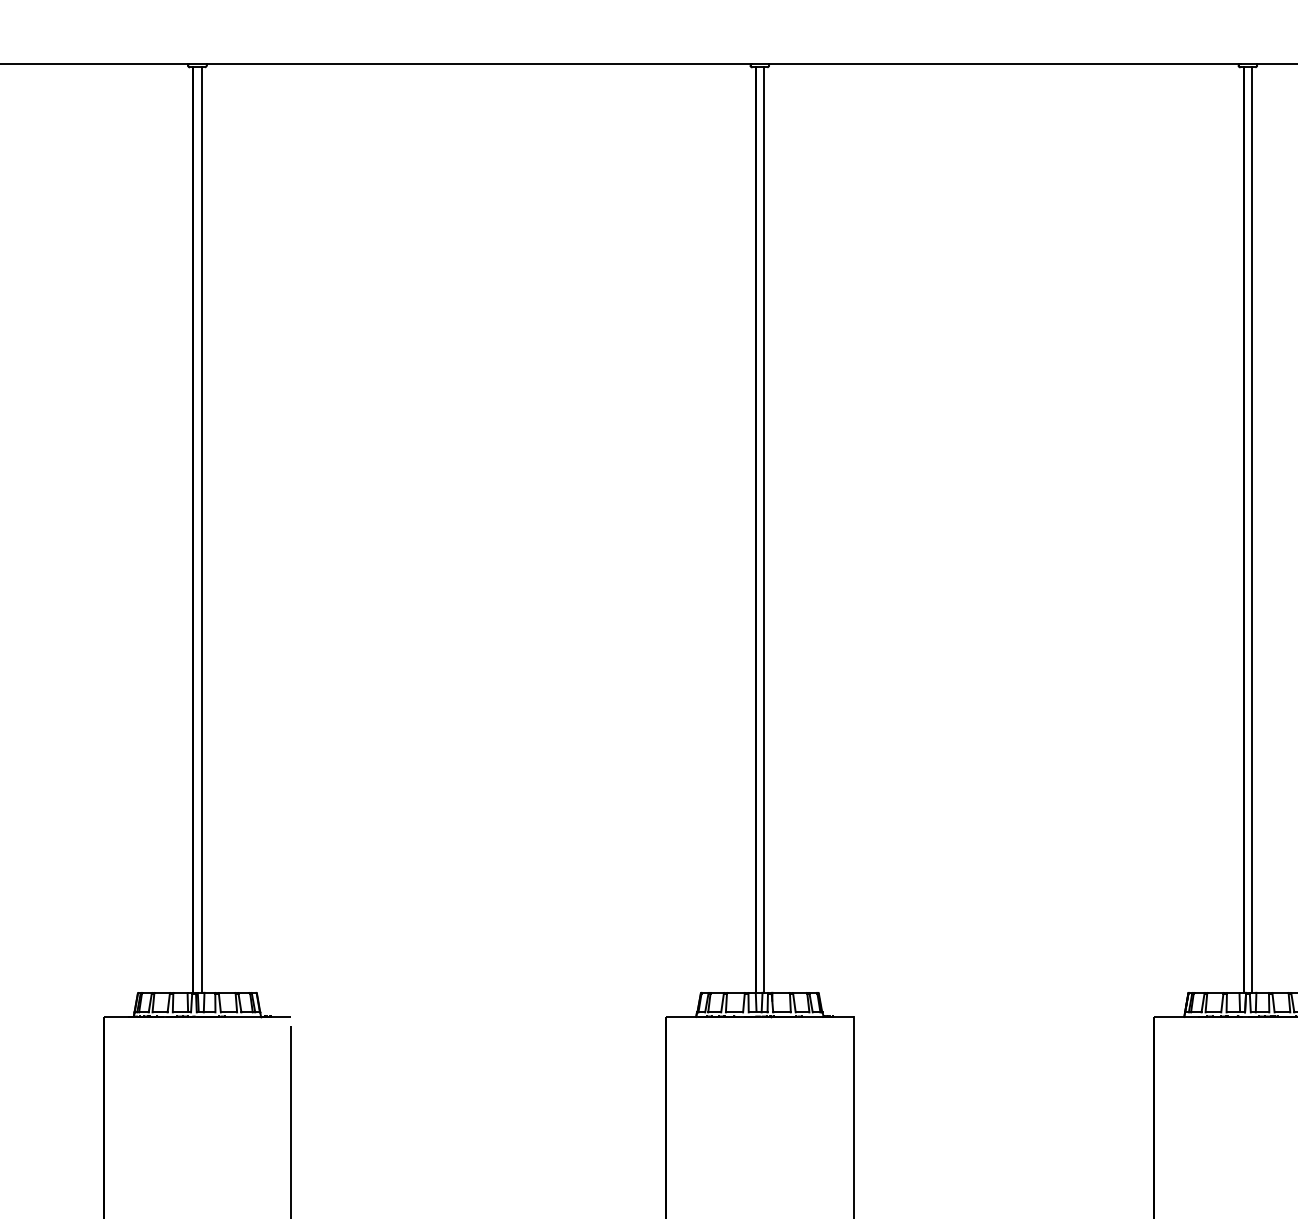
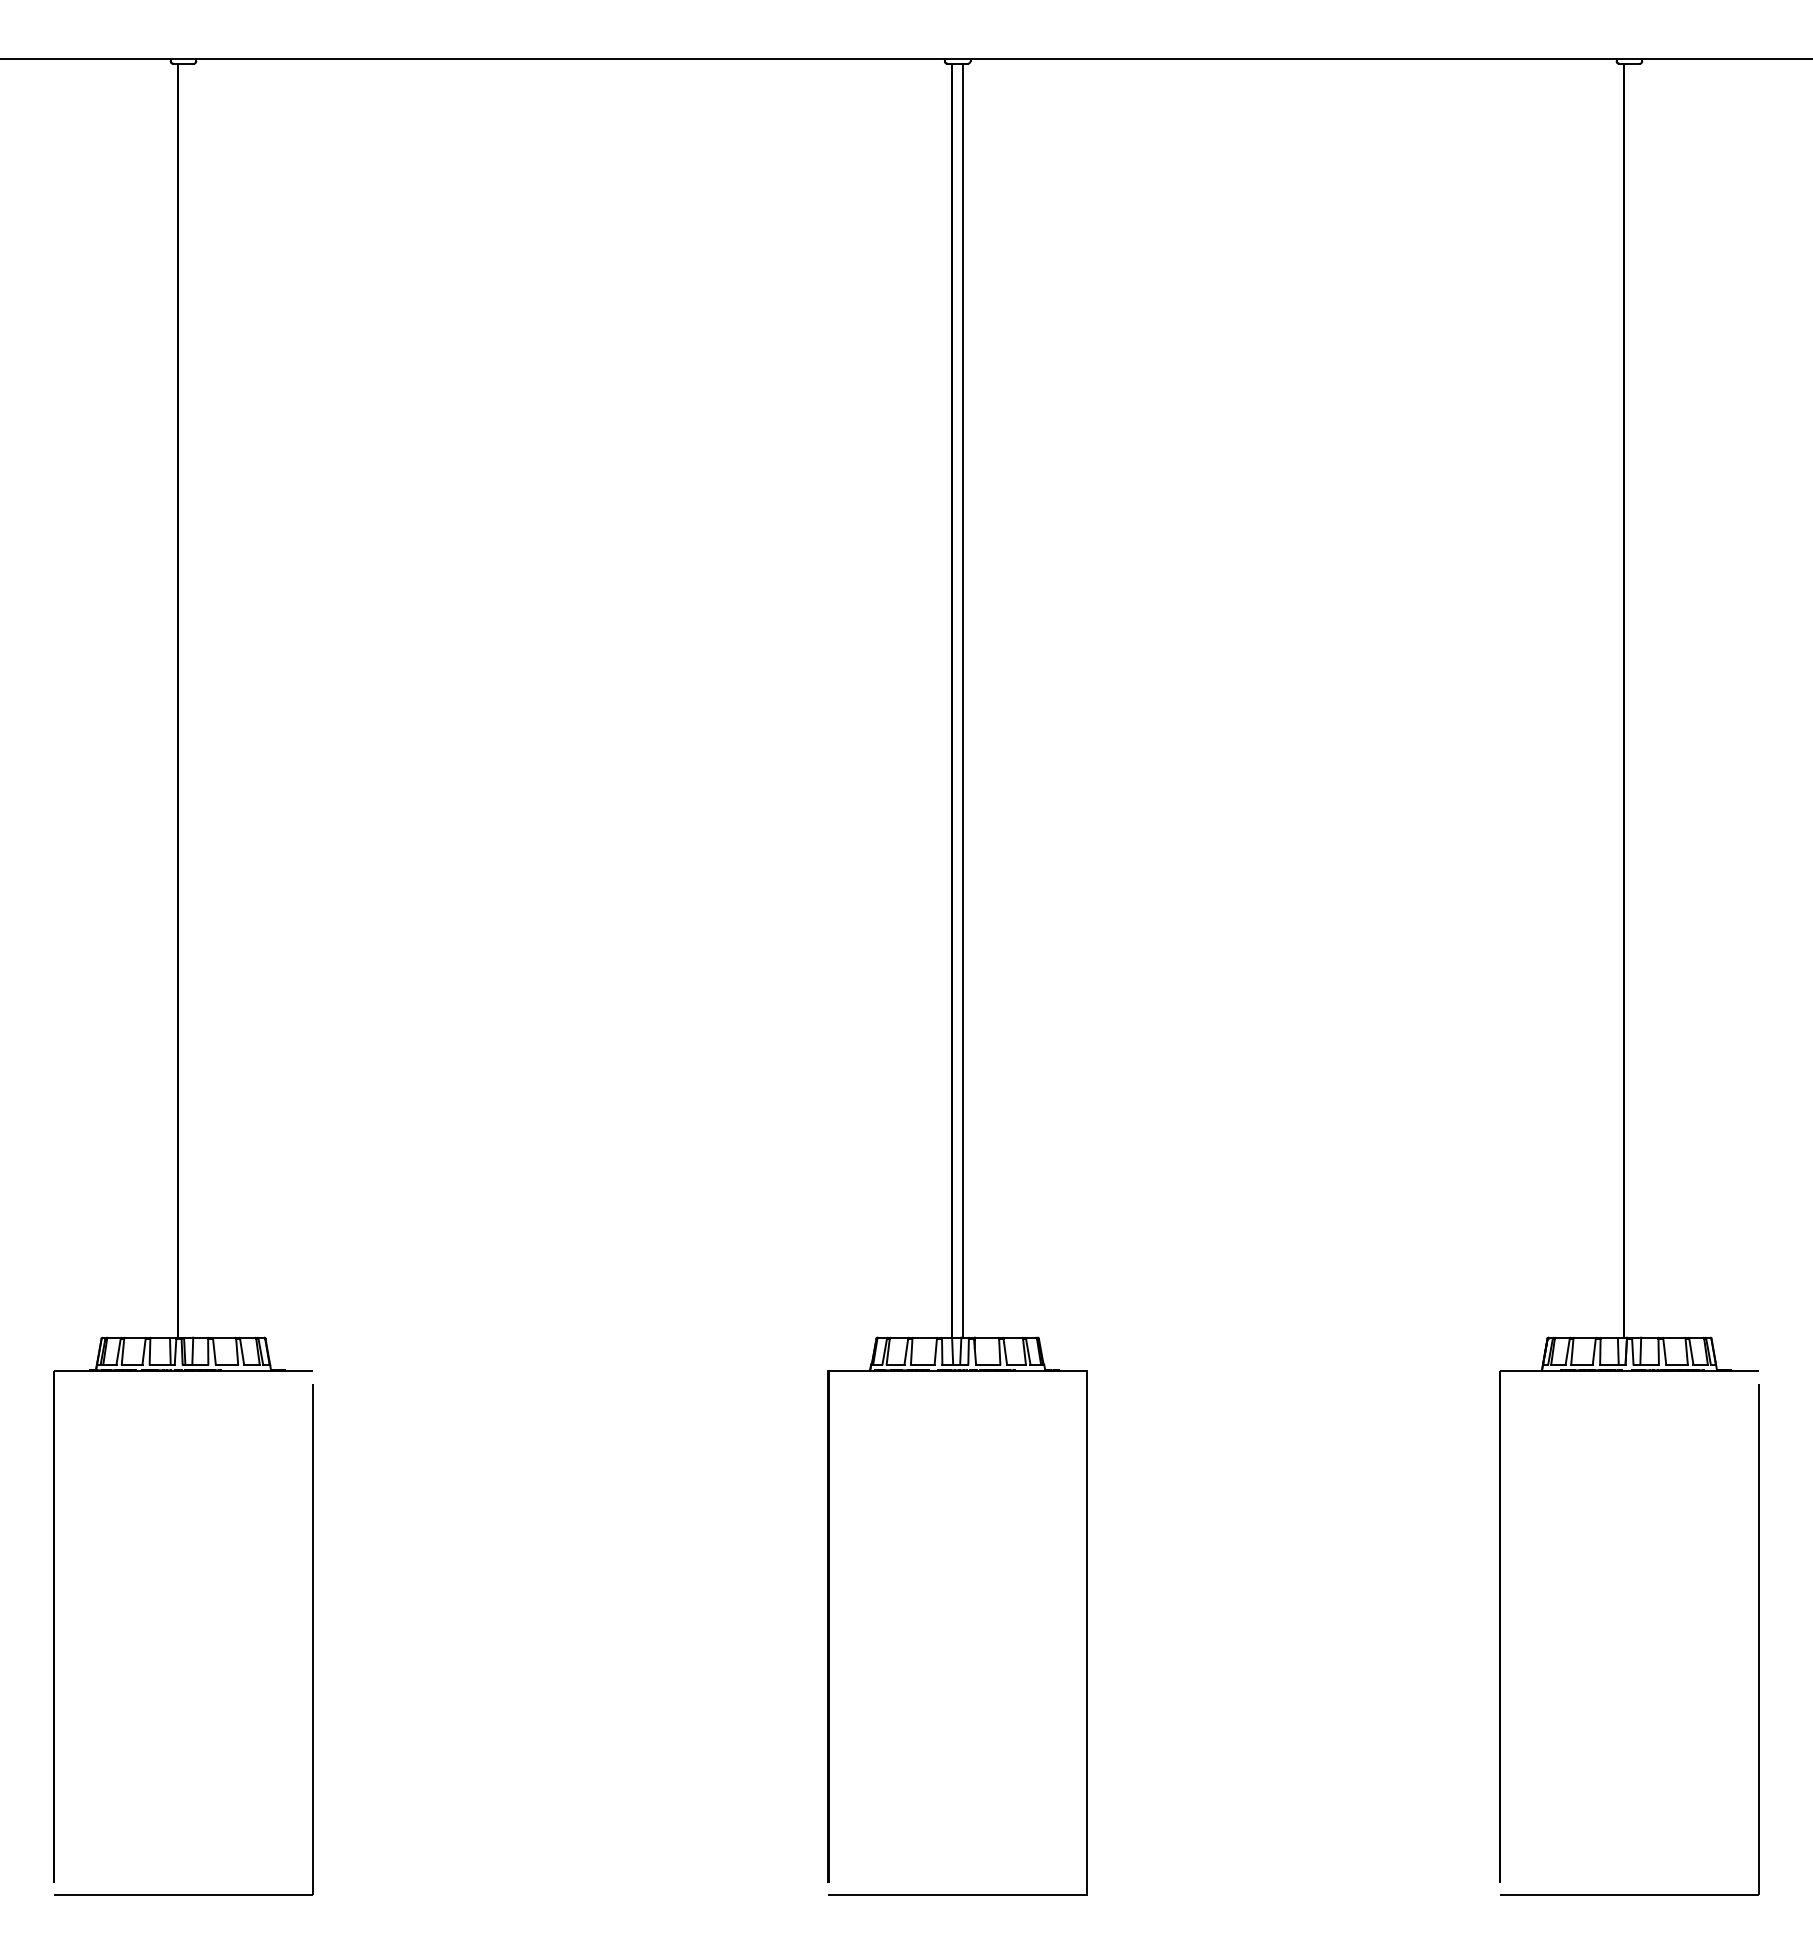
line: (201, 529) -> (189, 700), removed
line: (1252, 529) -> (1635, 700), removed

